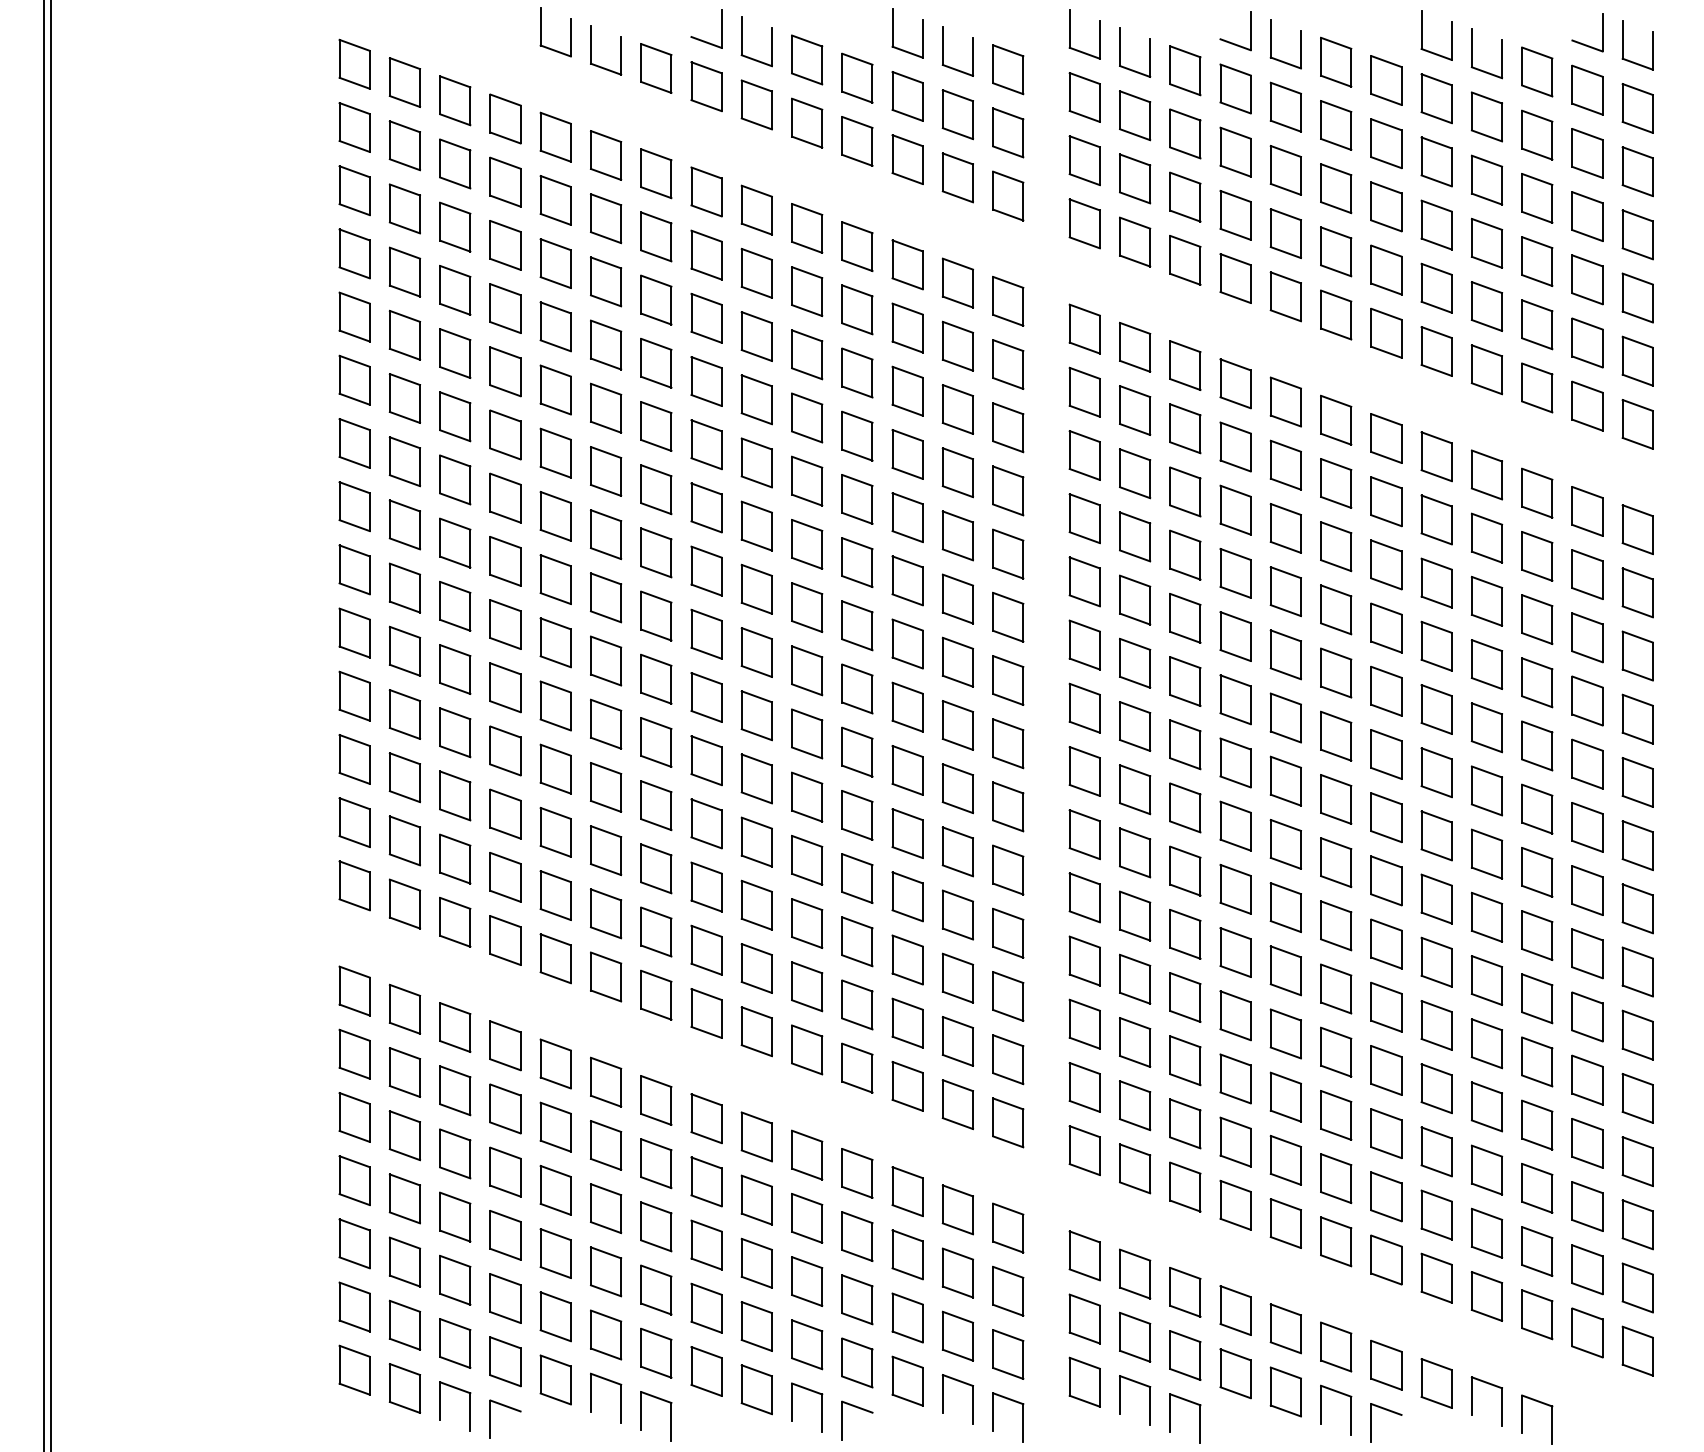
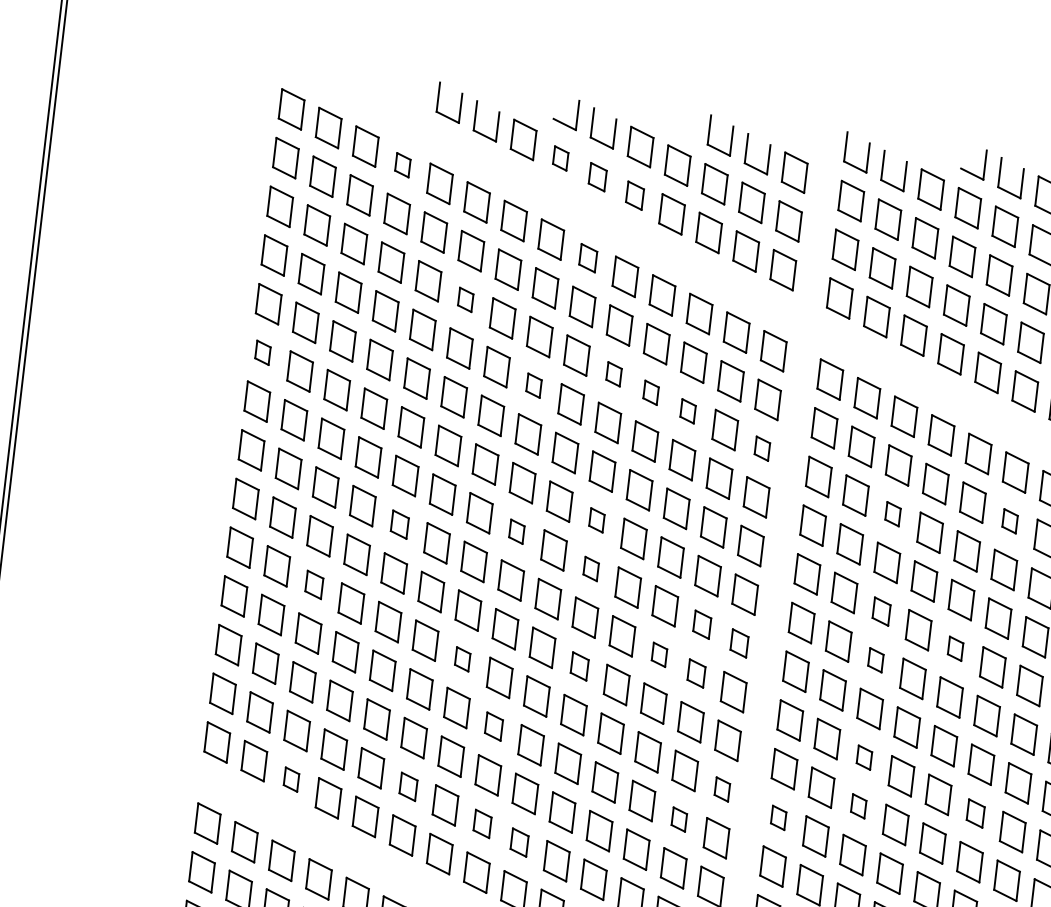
part: (706, 86) -> (560, 158), size x0.6
part: (756, 104) -> (597, 176), size x0.7
part: (505, 118) -> (402, 164), size x0.6
part: (807, 122) -> (635, 195), size x0.7
part: (756, 209) -> (588, 257), size x0.7
part: (606, 281) -> (466, 299), size x0.6
part: (807, 354) -> (614, 374), size x0.6
part: (857, 372) -> (651, 392), size x0.6
part: (354, 379) -> (262, 352), size x0.6
part: (706, 381) -> (534, 385), size x0.6
part: (907, 390) -> (688, 410), size x0.6
part: (1008, 427) -> (762, 448), size x0.6
part: (1336, 483) -> (1010, 521), size x0.6
part: (1185, 491) -> (893, 513), size x0.6
part: (807, 544) -> (597, 520), size x0.6
part: (706, 570) -> (516, 531), size x0.6
part: (555, 579) -> (399, 524), size x0.7
part: (807, 607) -> (591, 569), size x0.6
part: (1185, 618) -> (881, 611), size x0.7
part: (1285, 654) -> (955, 648), size x0.6
part: (957, 661) -> (702, 624), size x0.7
part: (455, 669) -> (314, 584), size x0.7
part: (1008, 680) -> (739, 643), size x0.7
part: (1185, 681) -> (875, 660), size x0.6
part: (907, 706) -> (659, 654), size x0.6
part: (957, 725) -> (696, 673), size x0.7
part: (807, 733) -> (579, 666), size x0.7
part: (656, 742) -> (462, 659), size x0.6
part: (1185, 807) -> (864, 757), size x0.6
part: (706, 823) -> (494, 726), size x0.7
part: (1336, 862) -> (975, 813), size x0.7
part: (1008, 869) -> (722, 789), size x0.6
part: (1185, 870) -> (858, 805), size x0.6
part: (1084, 897) -> (778, 817), size x0.6
part: (606, 913) -> (408, 786), size x0.7
part: (957, 914) -> (679, 819), size x0.6
part: (455, 921) -> (291, 779), size x0.6
part: (706, 949) -> (482, 823), size x0.7
part: (756, 968) -> (519, 842), size x0.7

